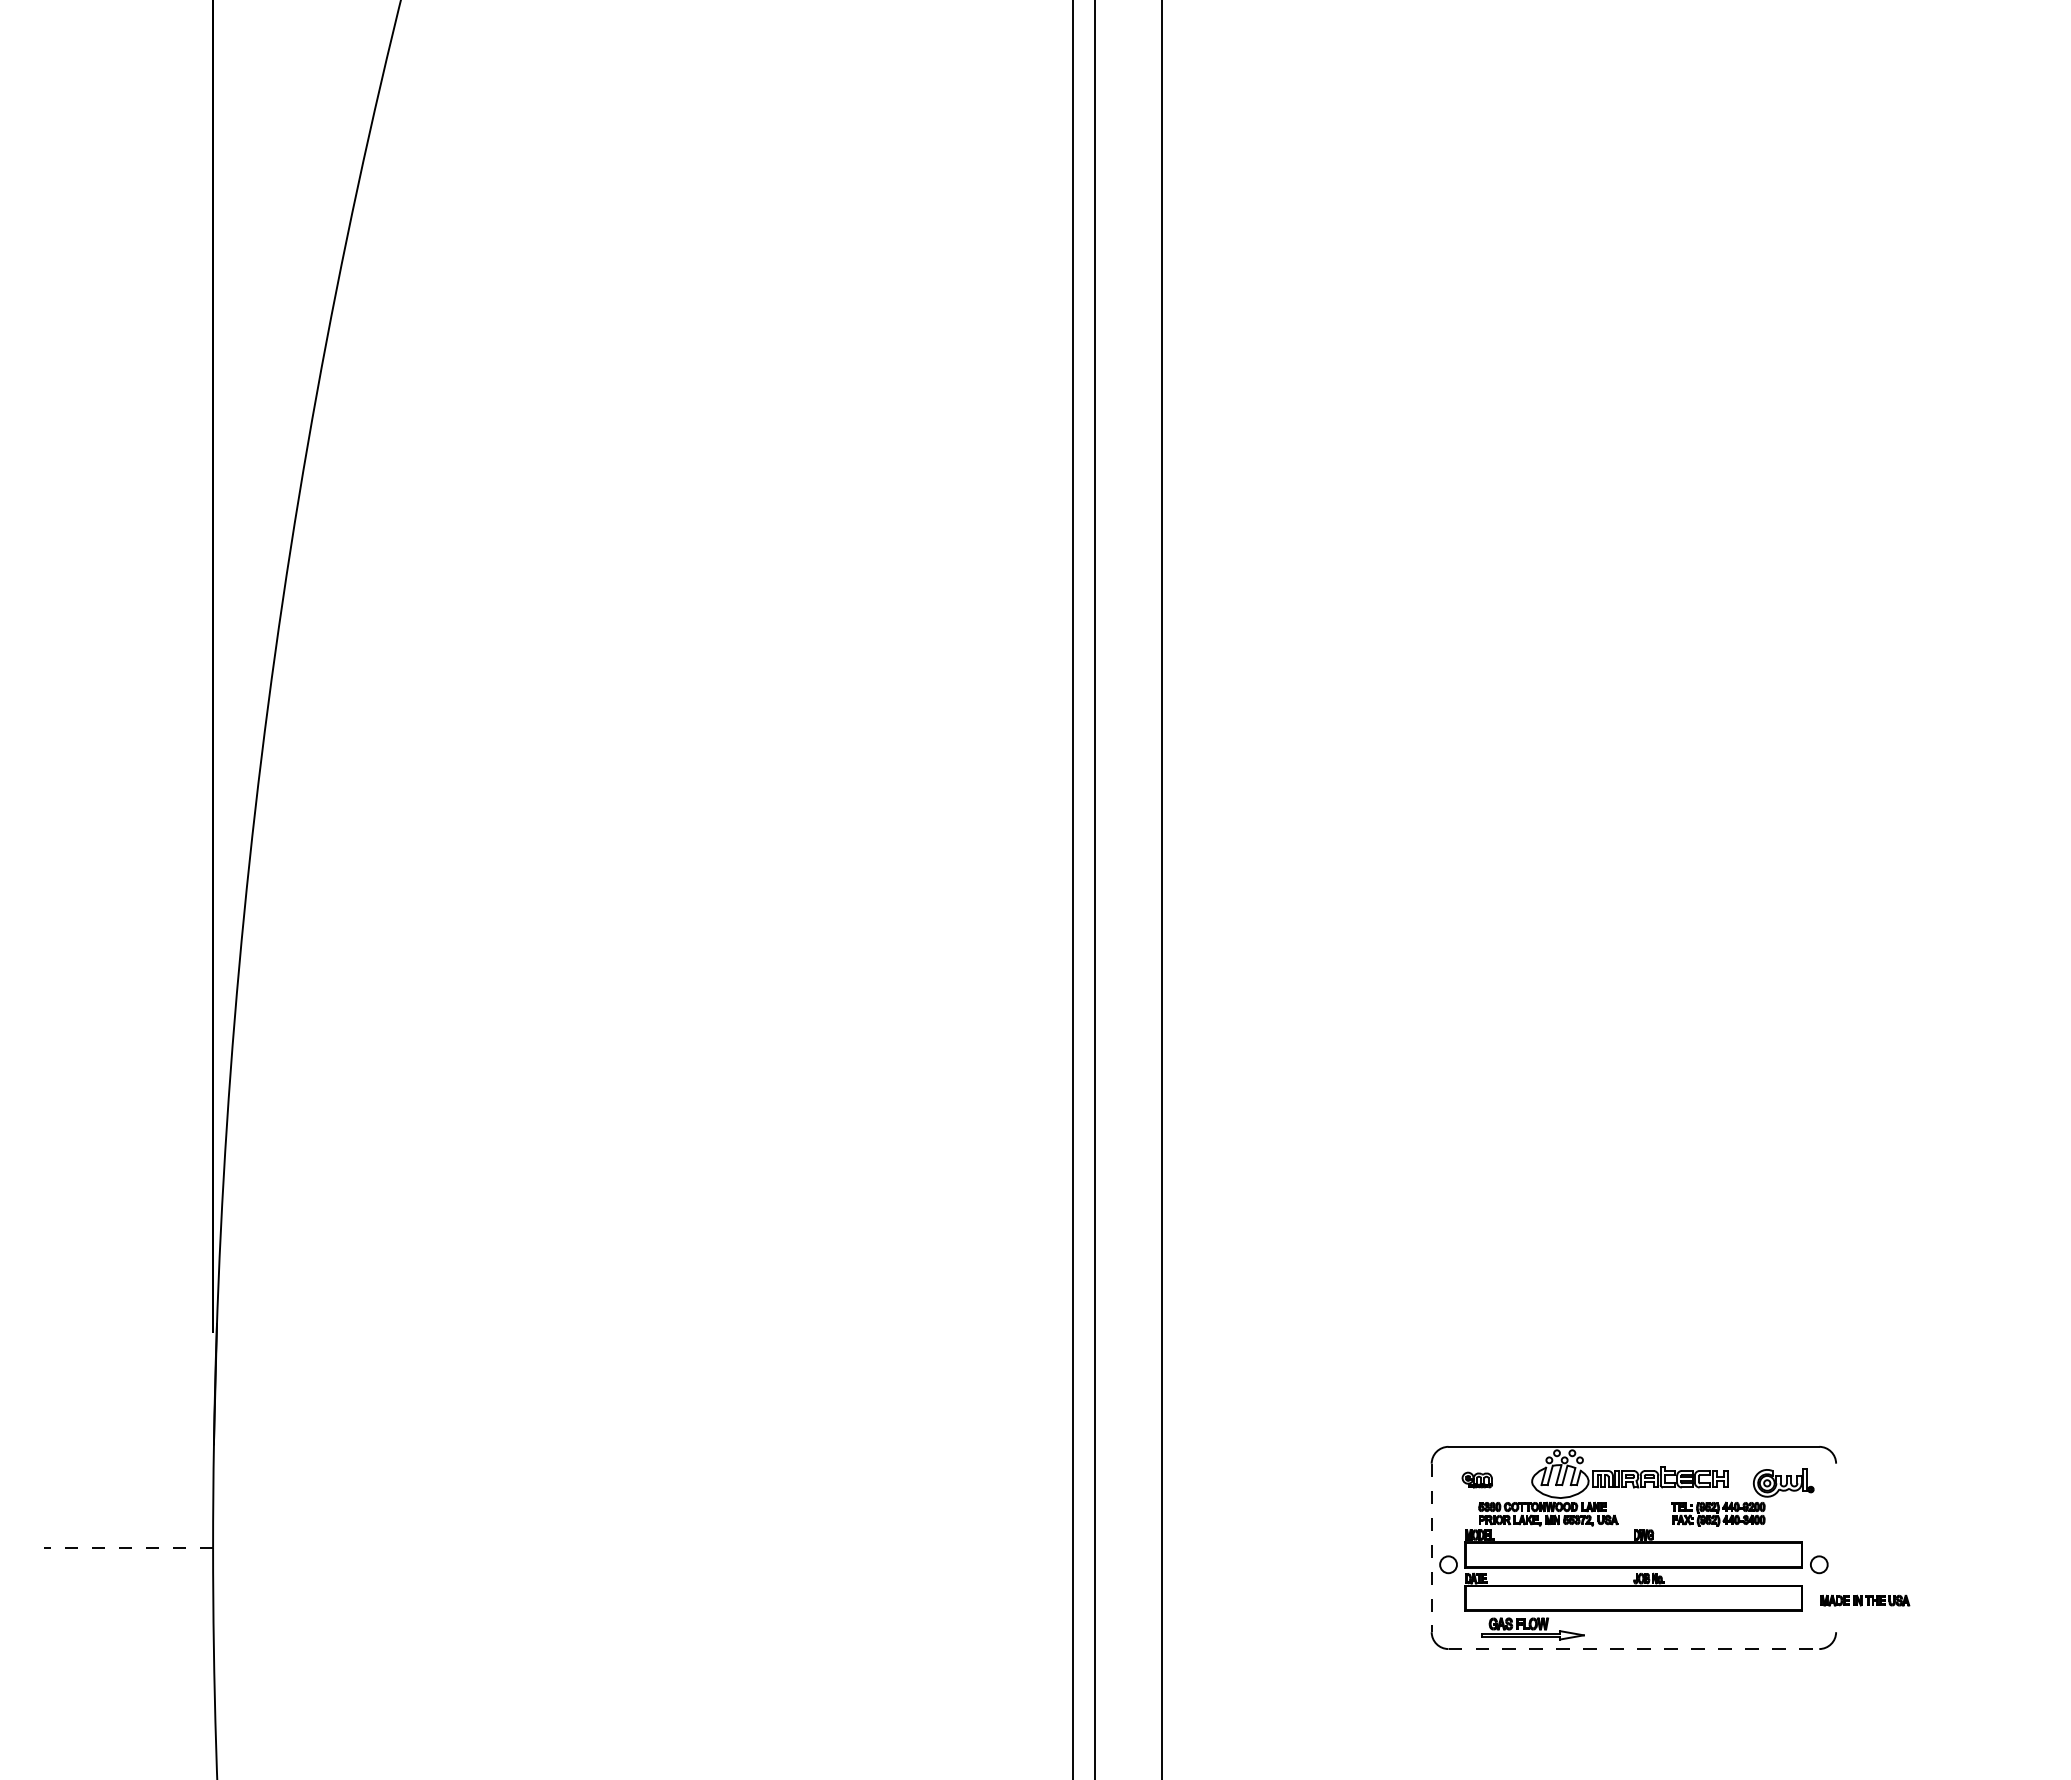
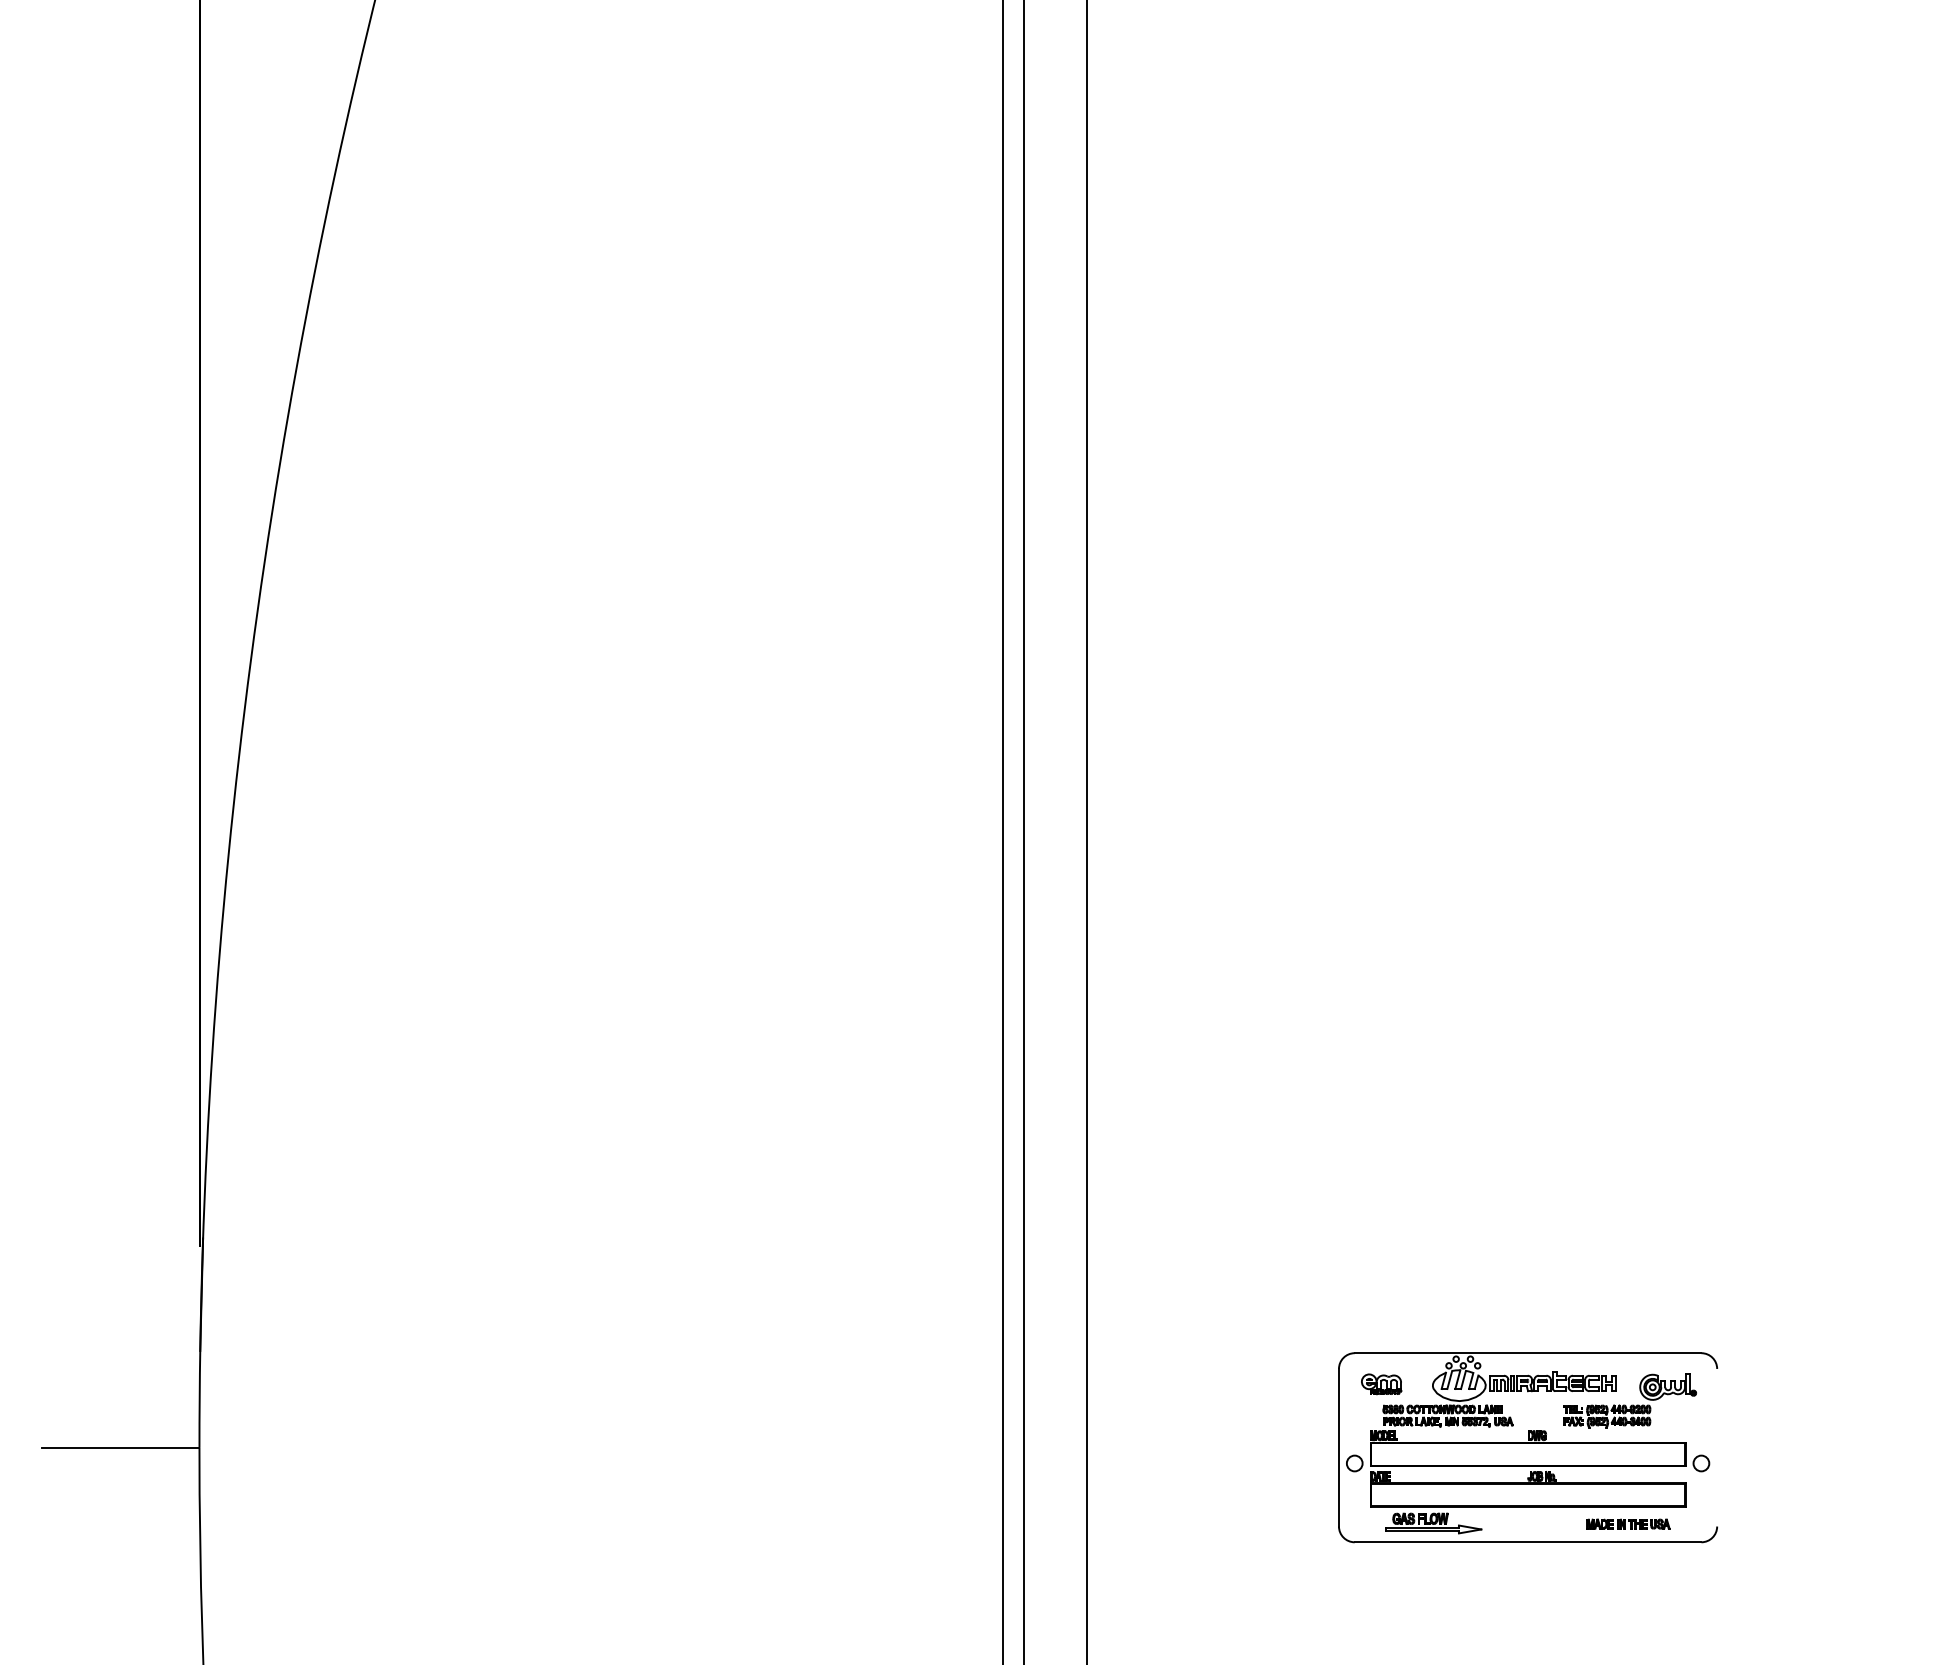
part: (1477, 1479) -> (1381, 1383), size x1.43
line: (128, 1547) -> (120, 1447), dashed -> solid
line: (1431, 1548) -> (1338, 1448), dashed -> solid
part: (1865, 1600) -> (1628, 1524), moved
line: (1634, 1649) -> (1528, 1542), dashed -> solid

